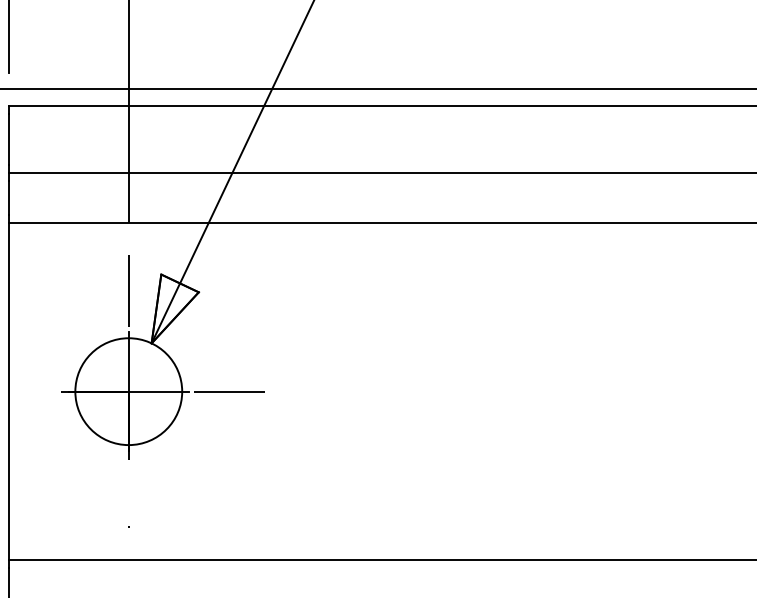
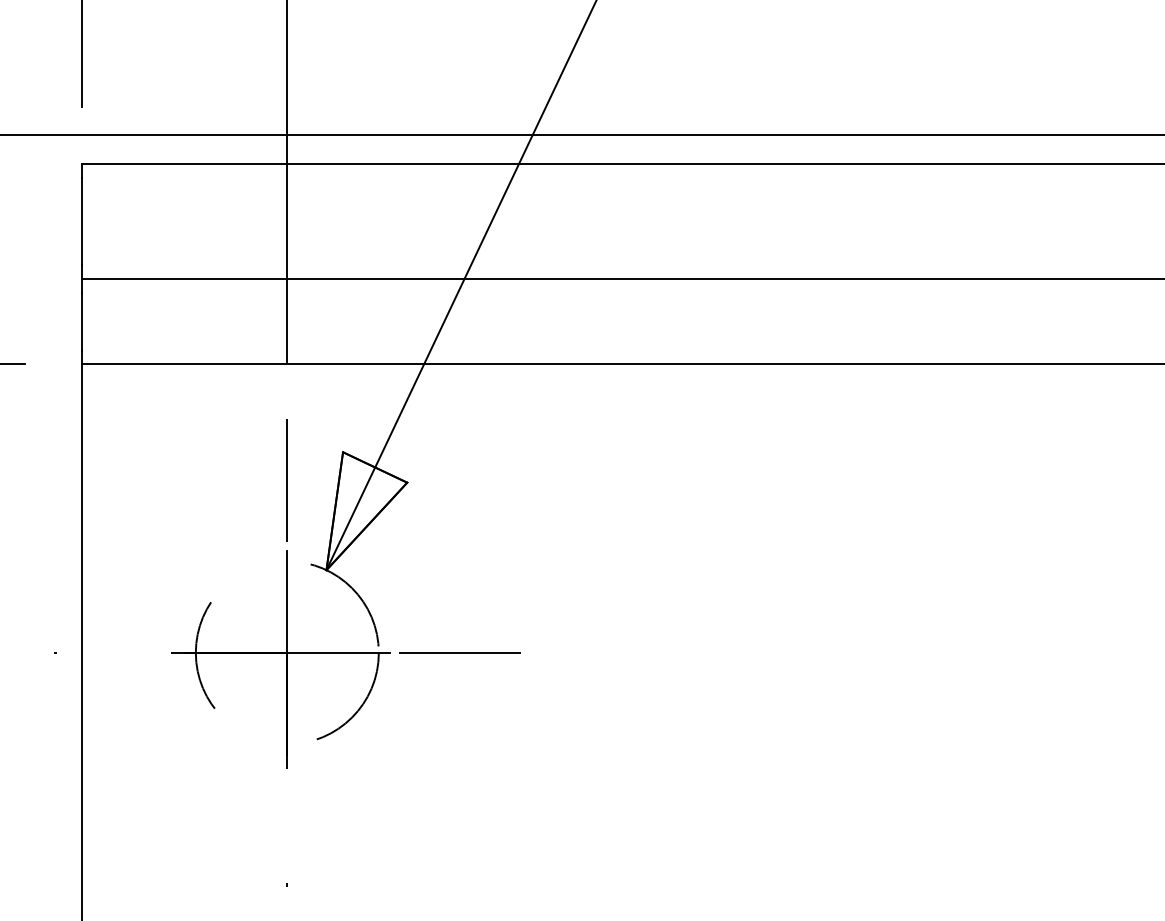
circle: (128, 391) -> (286, 652), solid -> dashed

